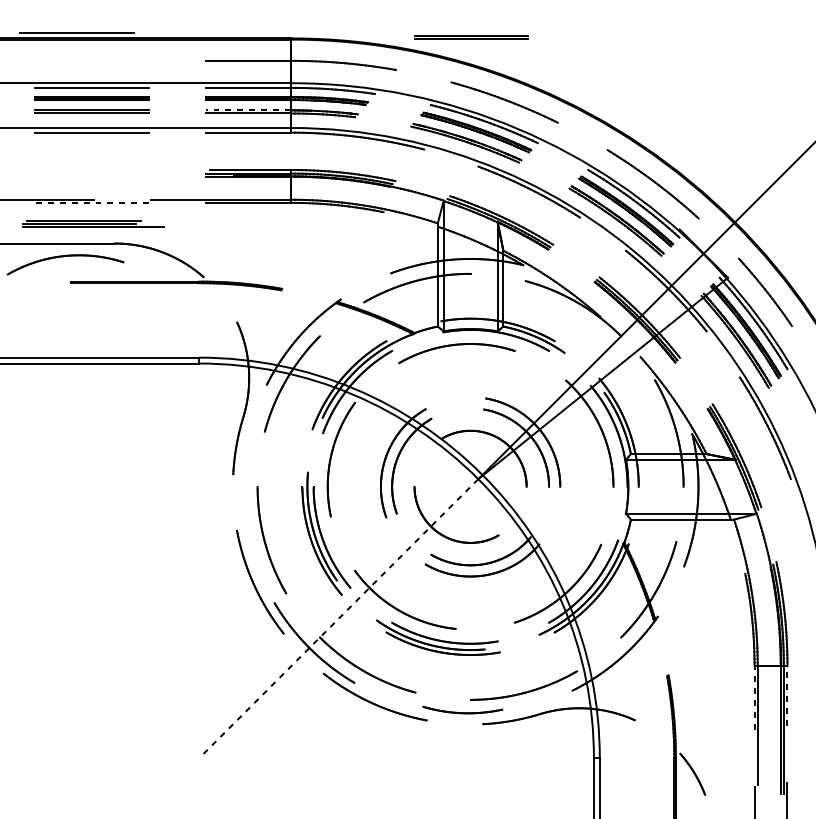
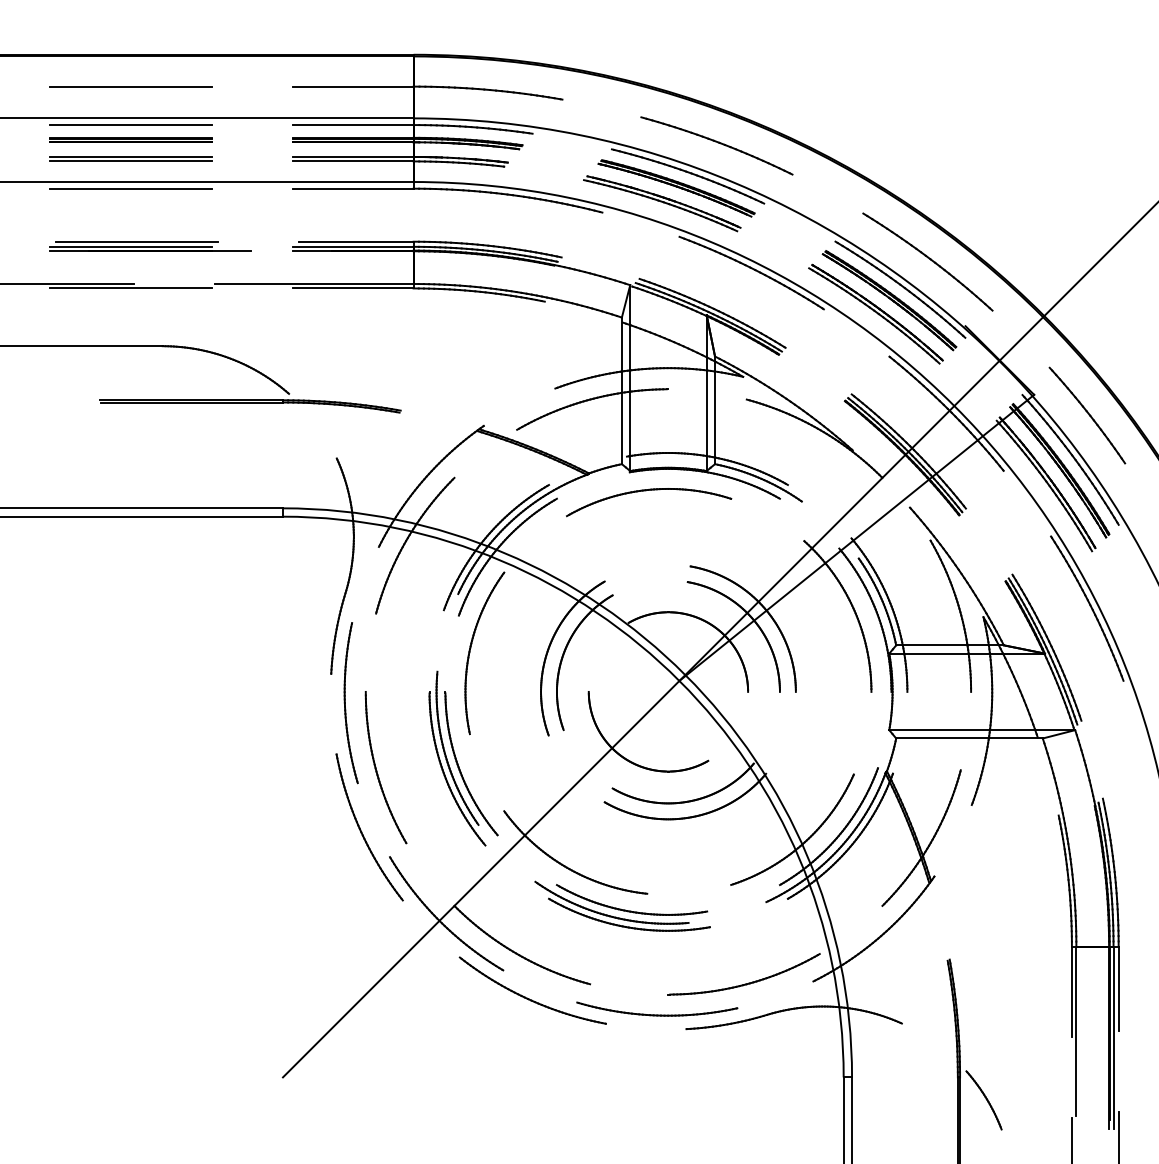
line: (76, 32) -> (130, 86), moved
part: (471, 36) -> (669, 52), removed
line: (248, 110) -> (353, 156), dashed -> solid
line: (92, 202) -> (131, 288), dashed -> solid
part: (93, 224) -> (150, 246), moved
part: (63, 257) -> (90, 365), removed
part: (246, 495) -> (350, 703), added
line: (338, 618) -> (480, 879), dashed -> solid
line: (787, 695) -> (1118, 988), dashed -> solid
line: (754, 697) -> (1071, 991), dashed -> solid
part: (462, 709) -> (657, 1008), size x1.43

